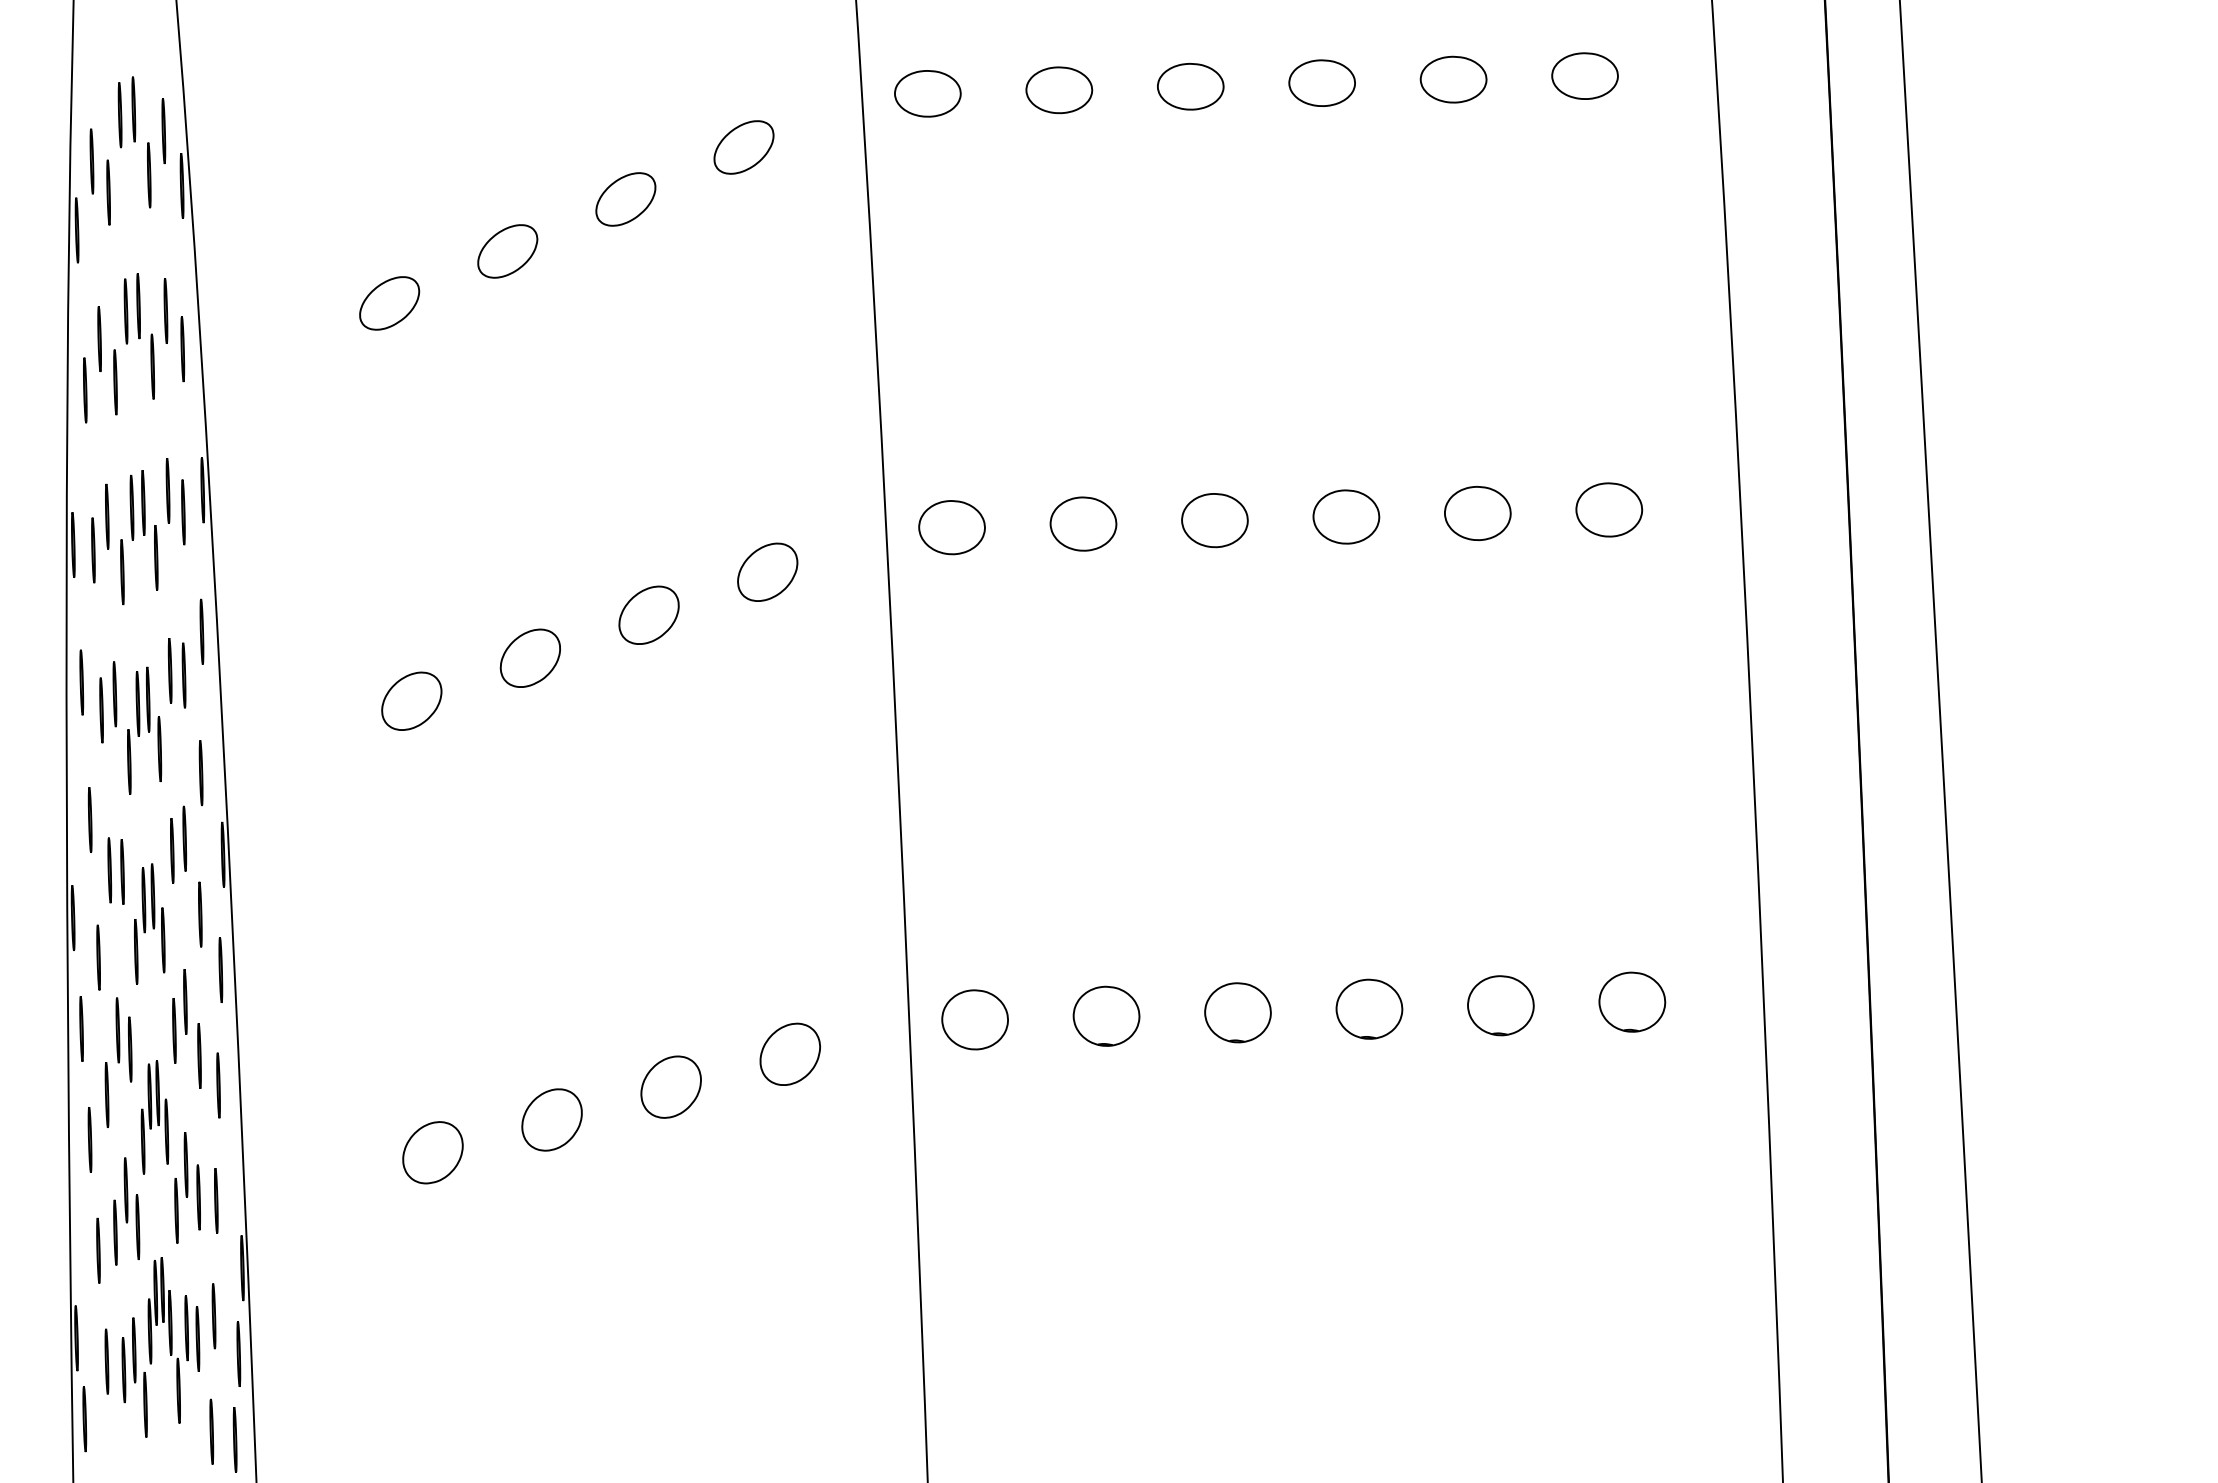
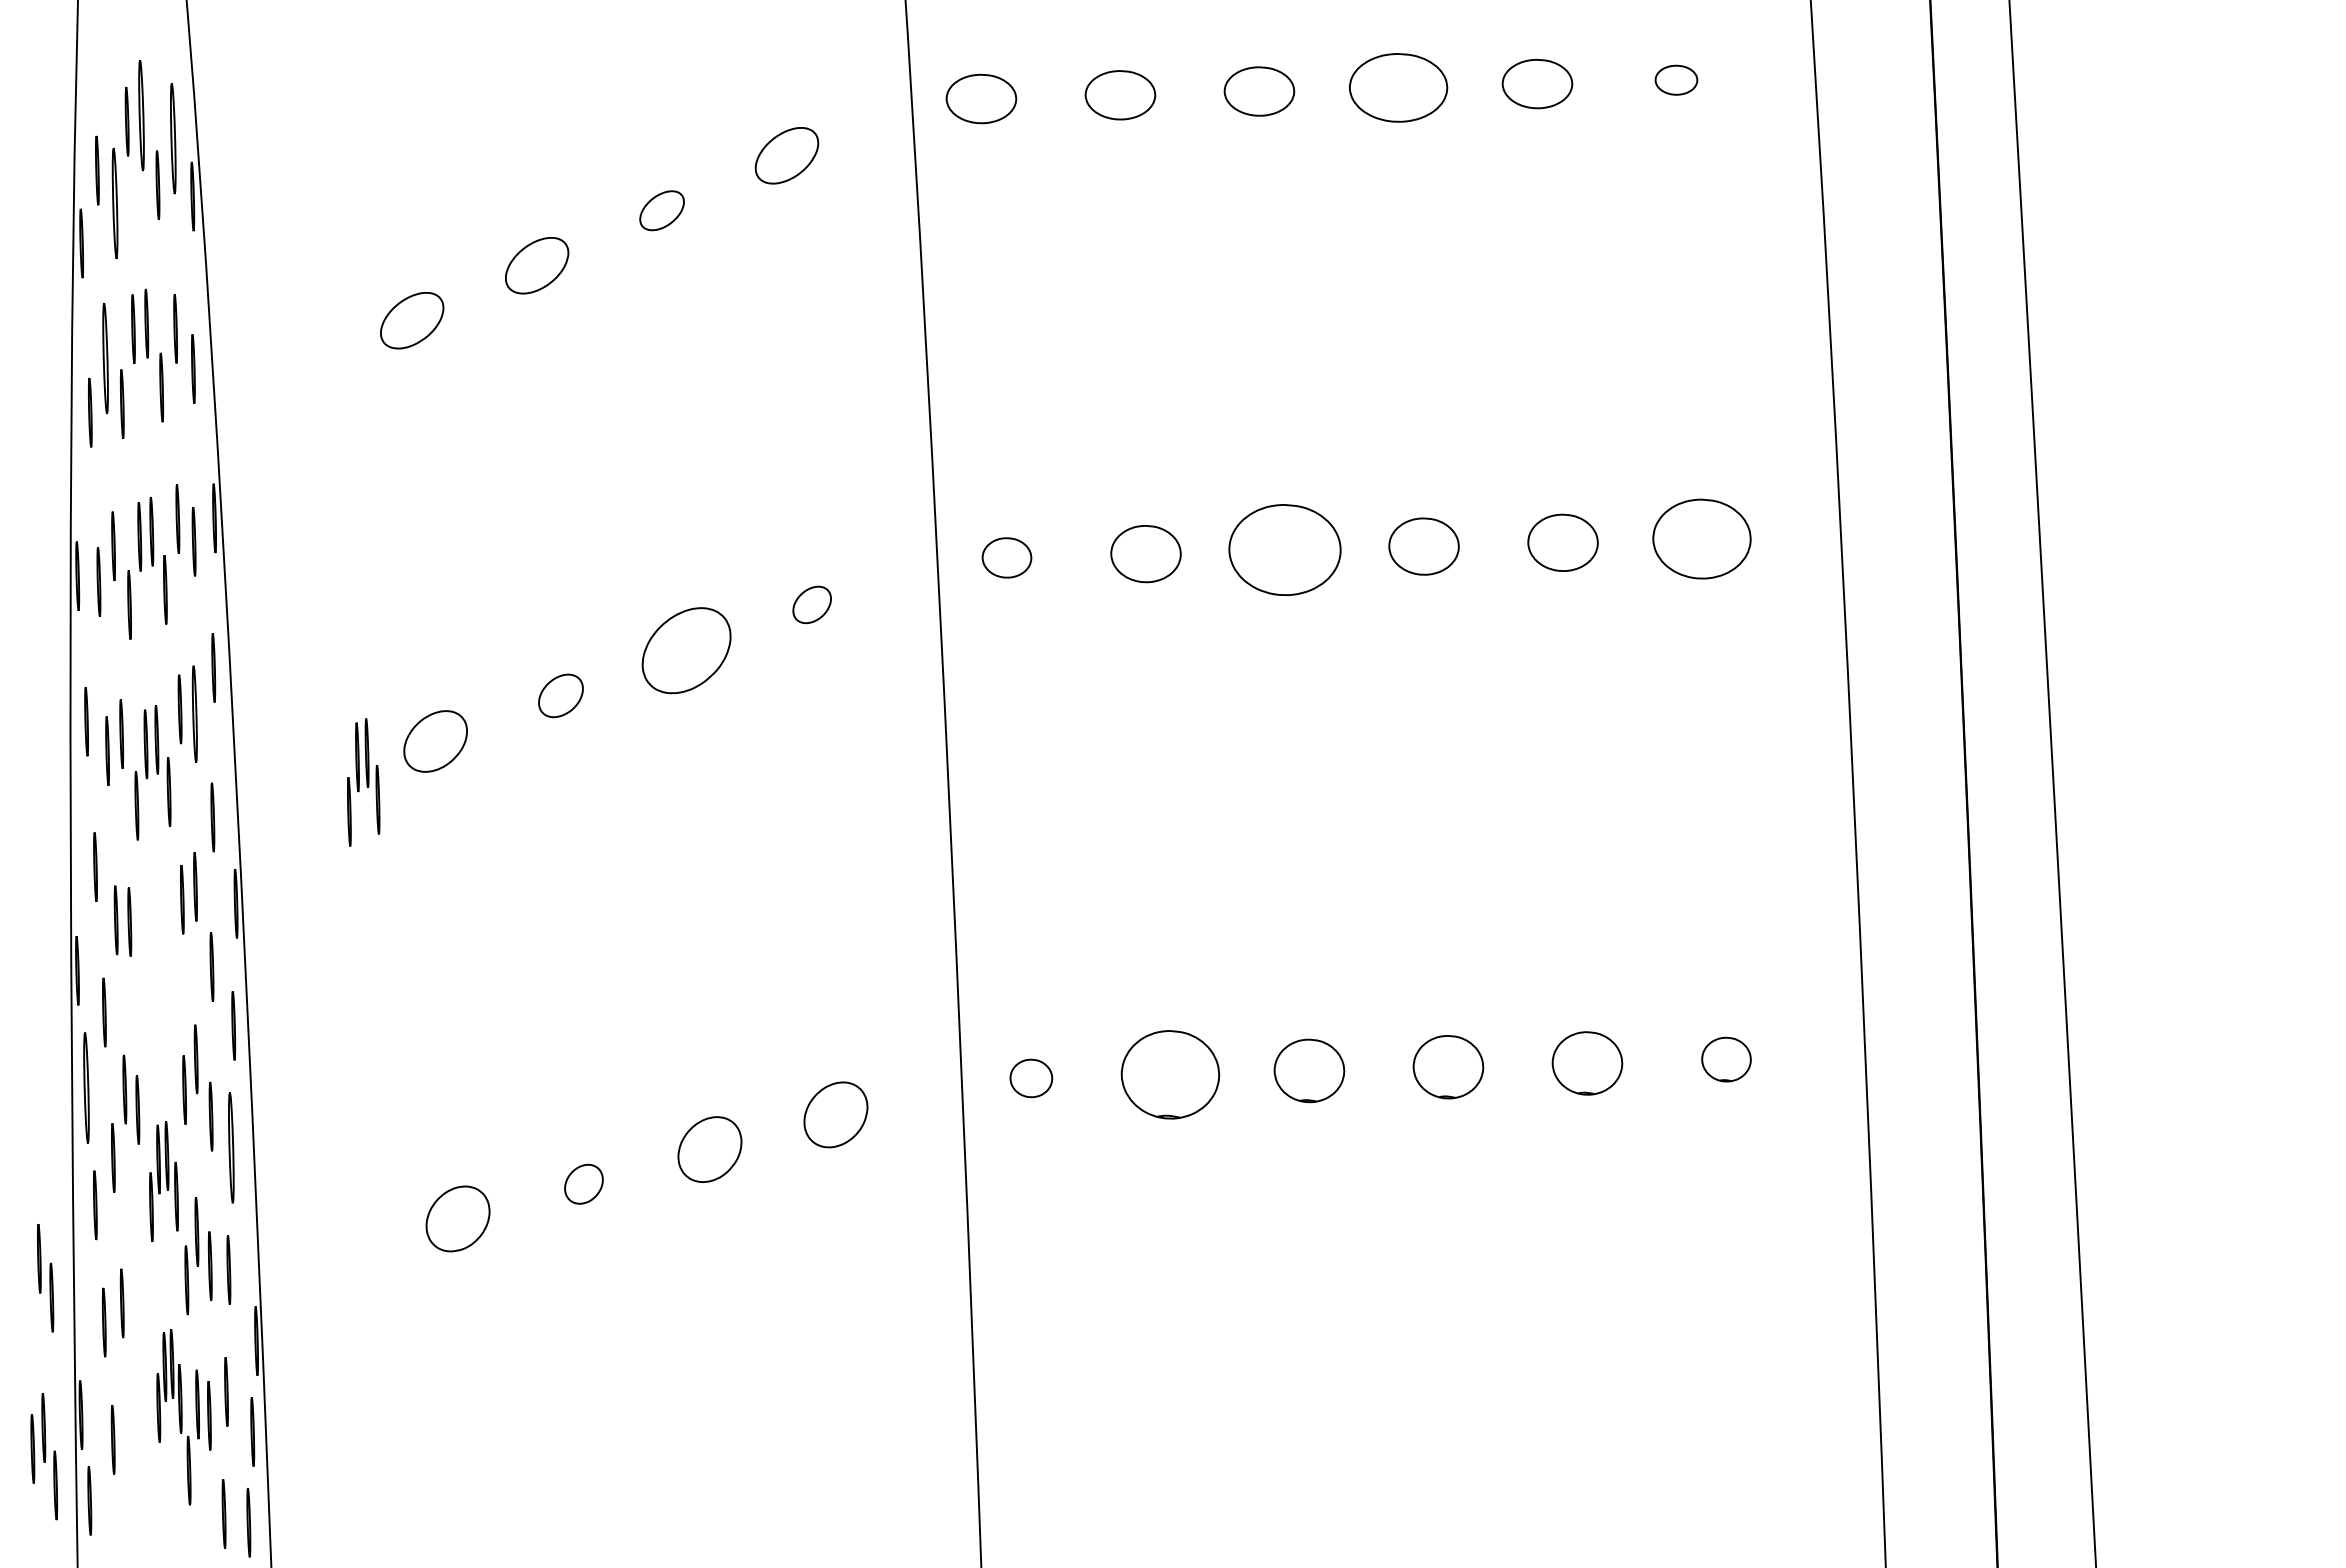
part: (1584, 75) -> (1675, 79), size x0.6
part: (1321, 82) -> (1397, 87), size x1.4
part: (133, 109) -> (141, 115), size x1.6
part: (163, 130) -> (173, 137), size x1.6
part: (108, 192) -> (114, 203), size x1.6
part: (625, 199) -> (661, 210), size x0.7
part: (99, 338) -> (105, 357), size x1.6
part: (1609, 509) -> (1702, 538), size x1.4
part: (1214, 520) -> (1284, 550), size x1.6
part: (951, 527) -> (1006, 557), size x0.7
part: (767, 571) -> (811, 604), size x0.6
part: (648, 614) -> (685, 649), size x1.4
part: (529, 657) -> (560, 695), size x0.7
part: (183, 675) -> (194, 714), size x1.4
part: (149, 923) -> (363, 781), moved
part: (1632, 1001) -> (1726, 1058), size x0.7
part: (1106, 1015) -> (1170, 1073), size x1.4
part: (974, 1019) -> (1030, 1078), size x0.6
part: (81, 1028) -> (86, 1087), size x1.6
part: (218, 1085) -> (231, 1147), size x1.6
part: (551, 1119) -> (583, 1183), size x0.6
part: (131, 1208) -> (45, 1277), moved
part: (134, 1377) -> (44, 1456), moved

